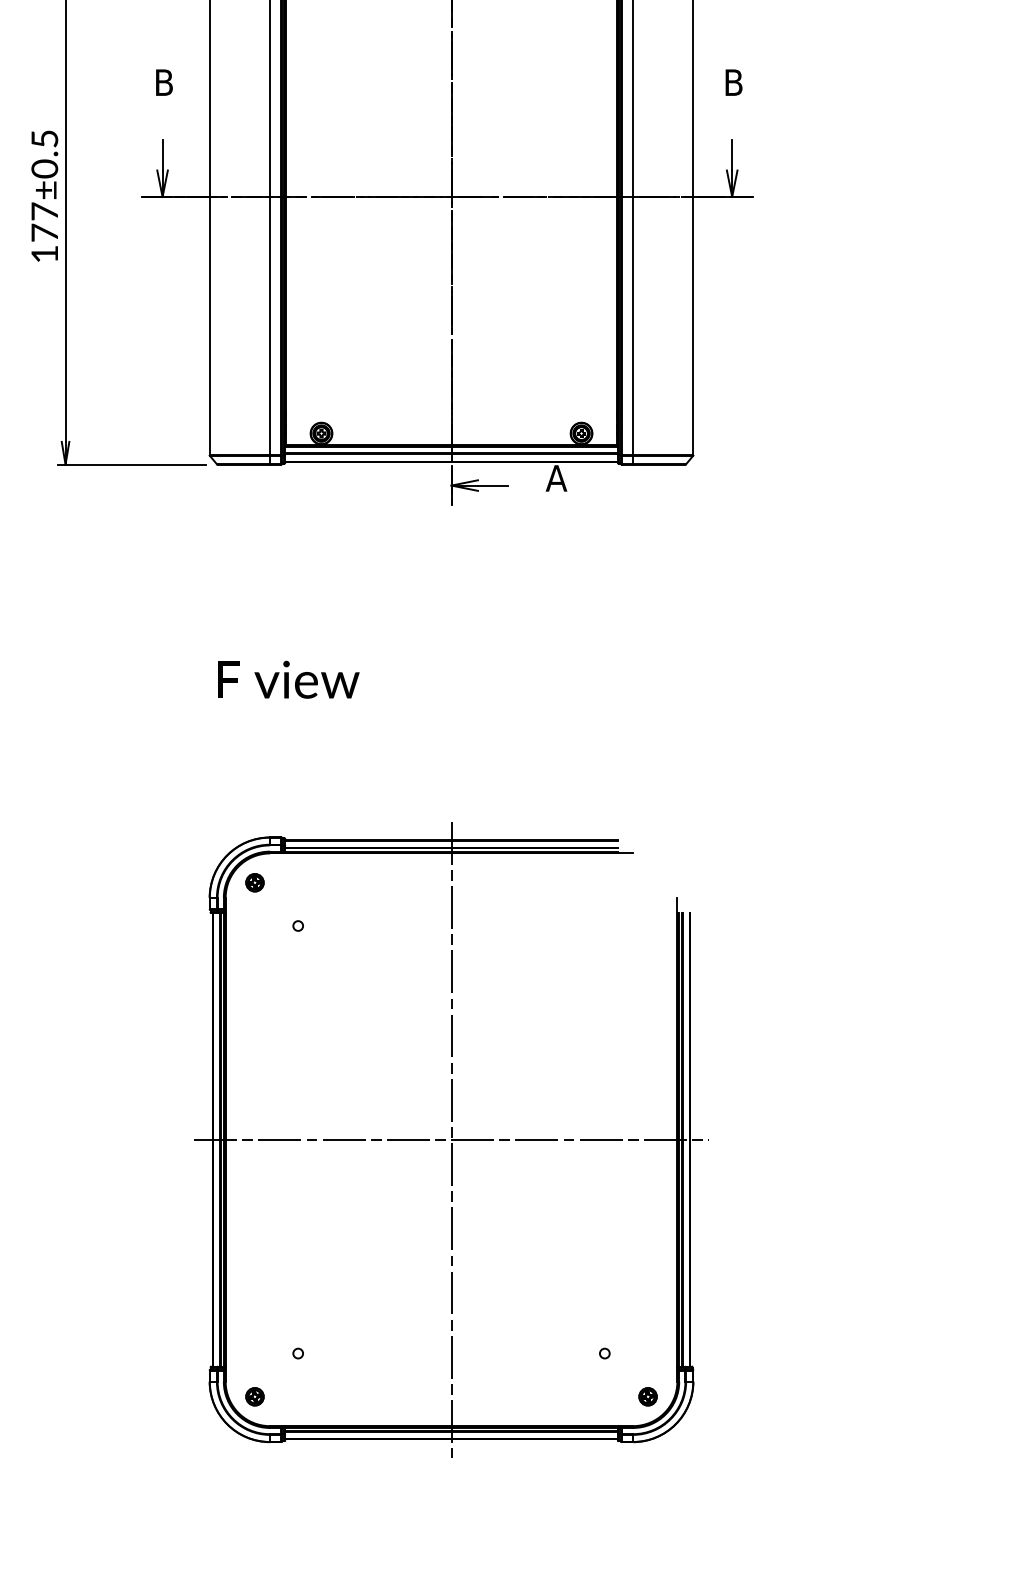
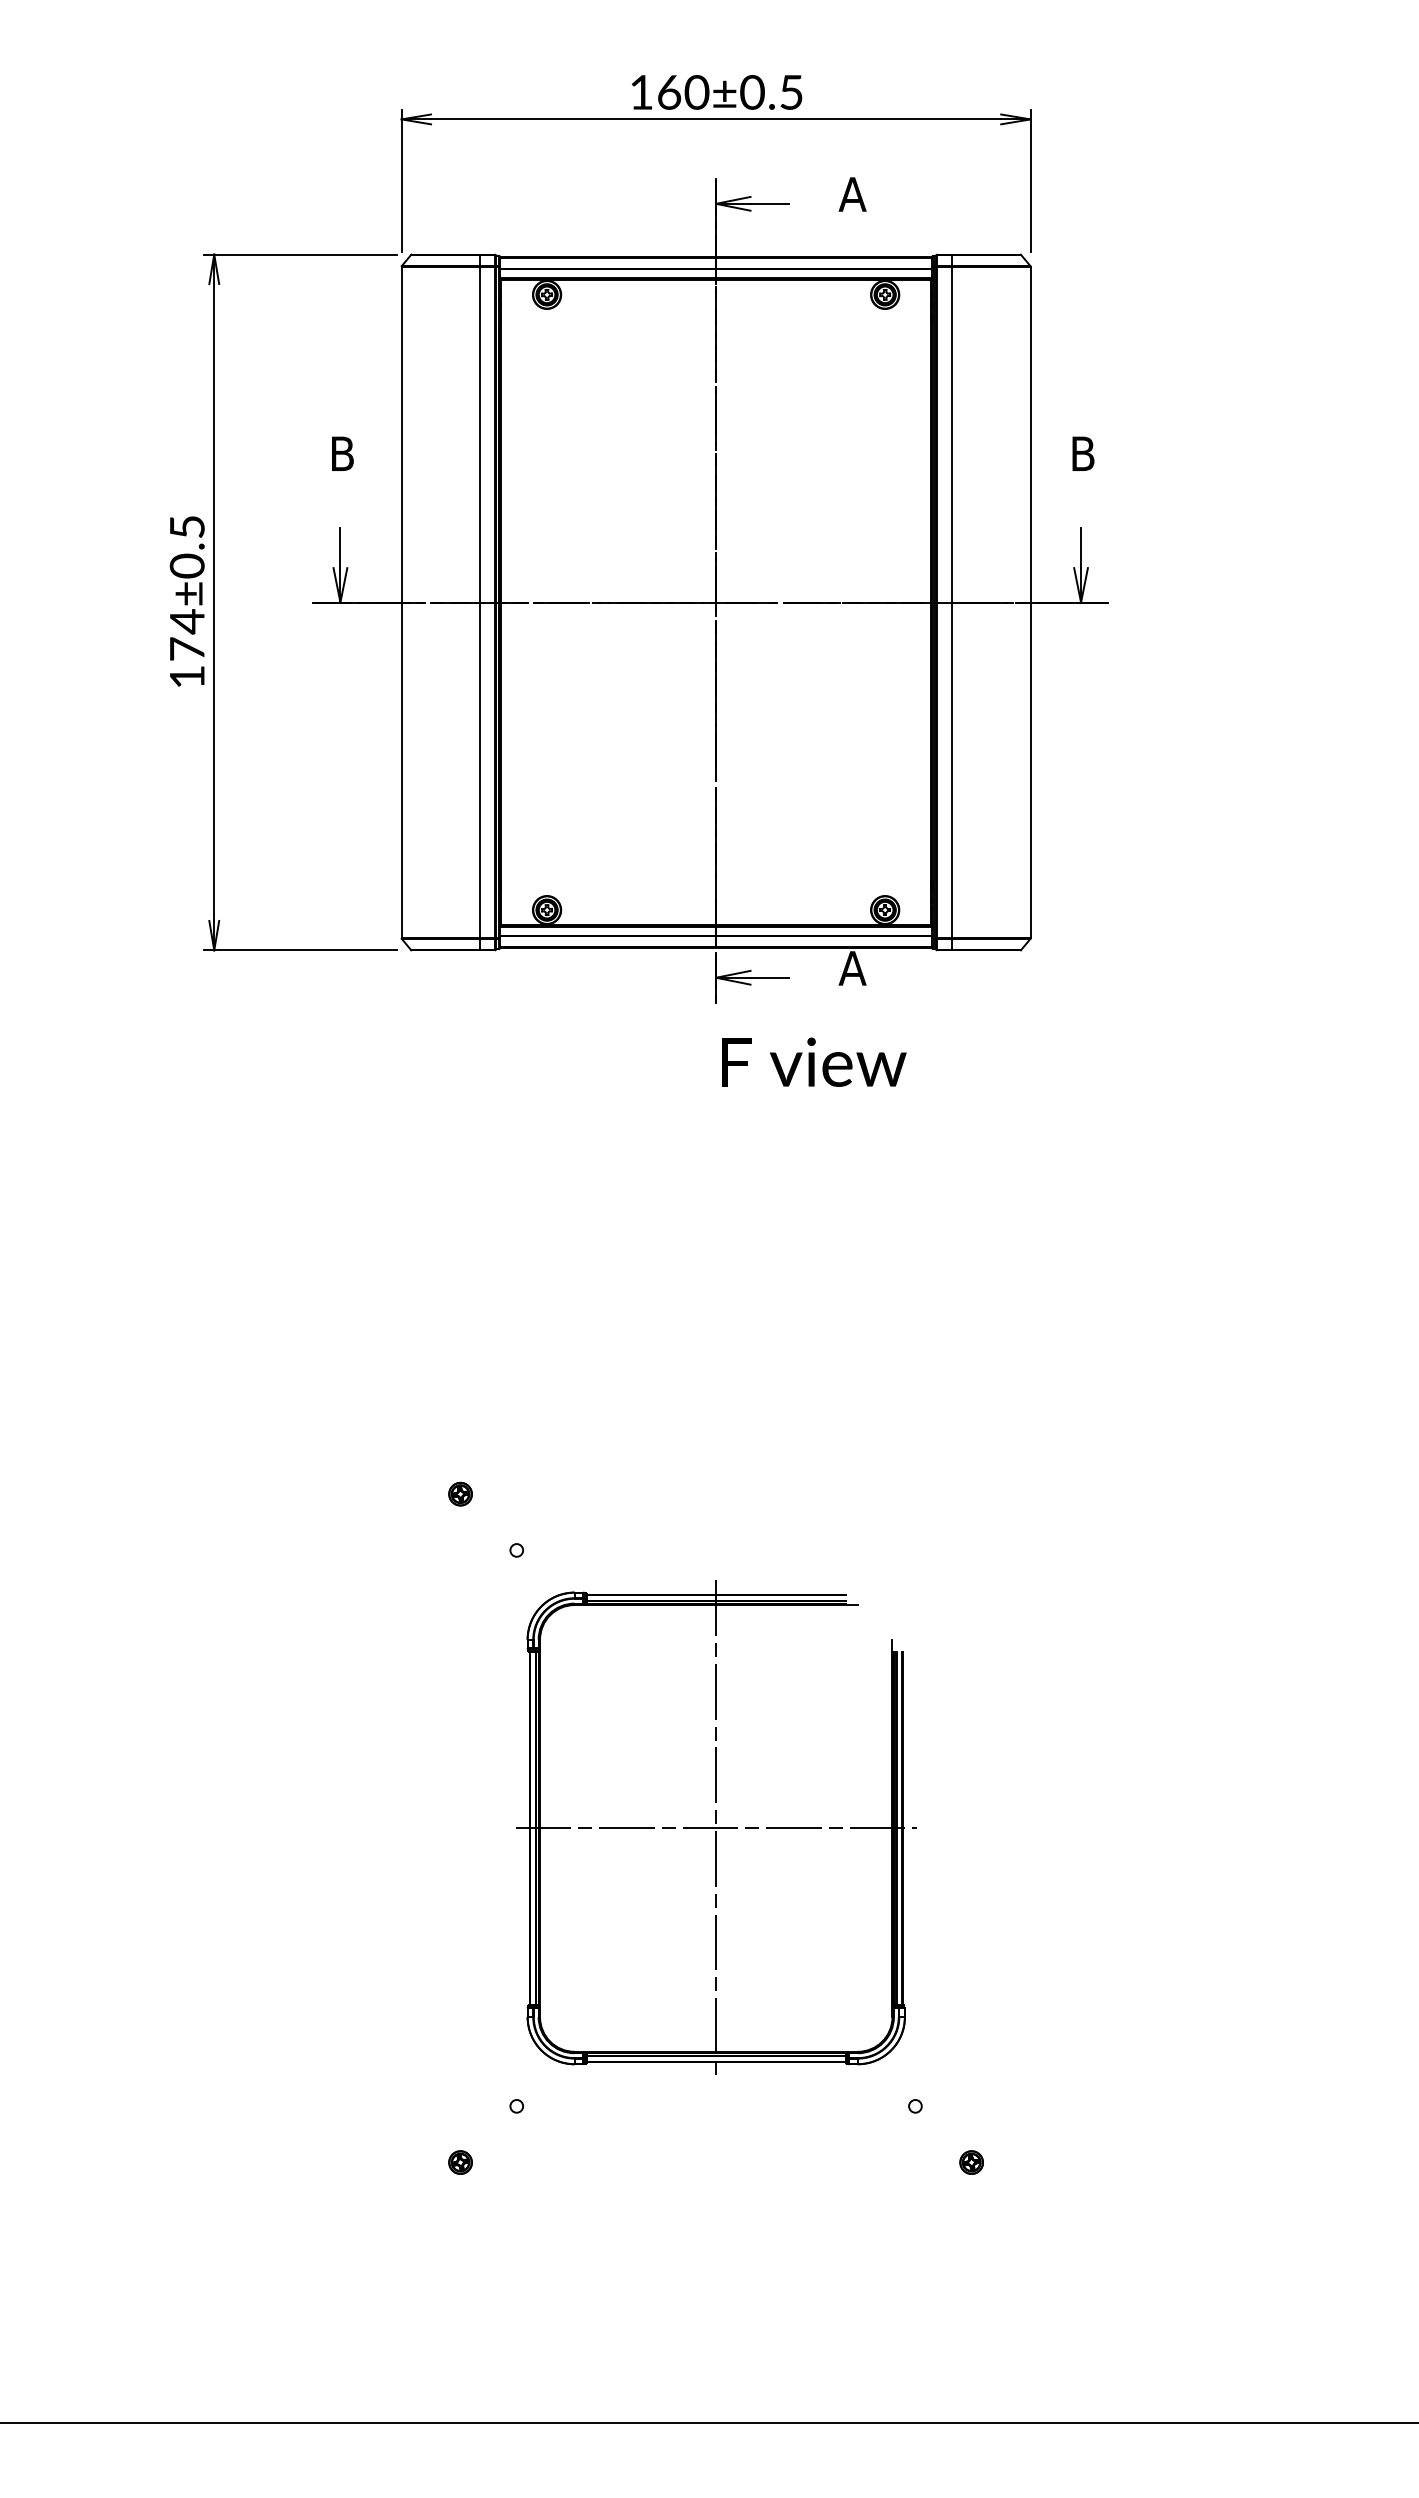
text: (44, 211) -> (187, 621), 177±0.5 -> 174±0.5
text: (288, 679) -> (814, 1061), moved
part: (451, 1139) -> (716, 1828), size x0.6

